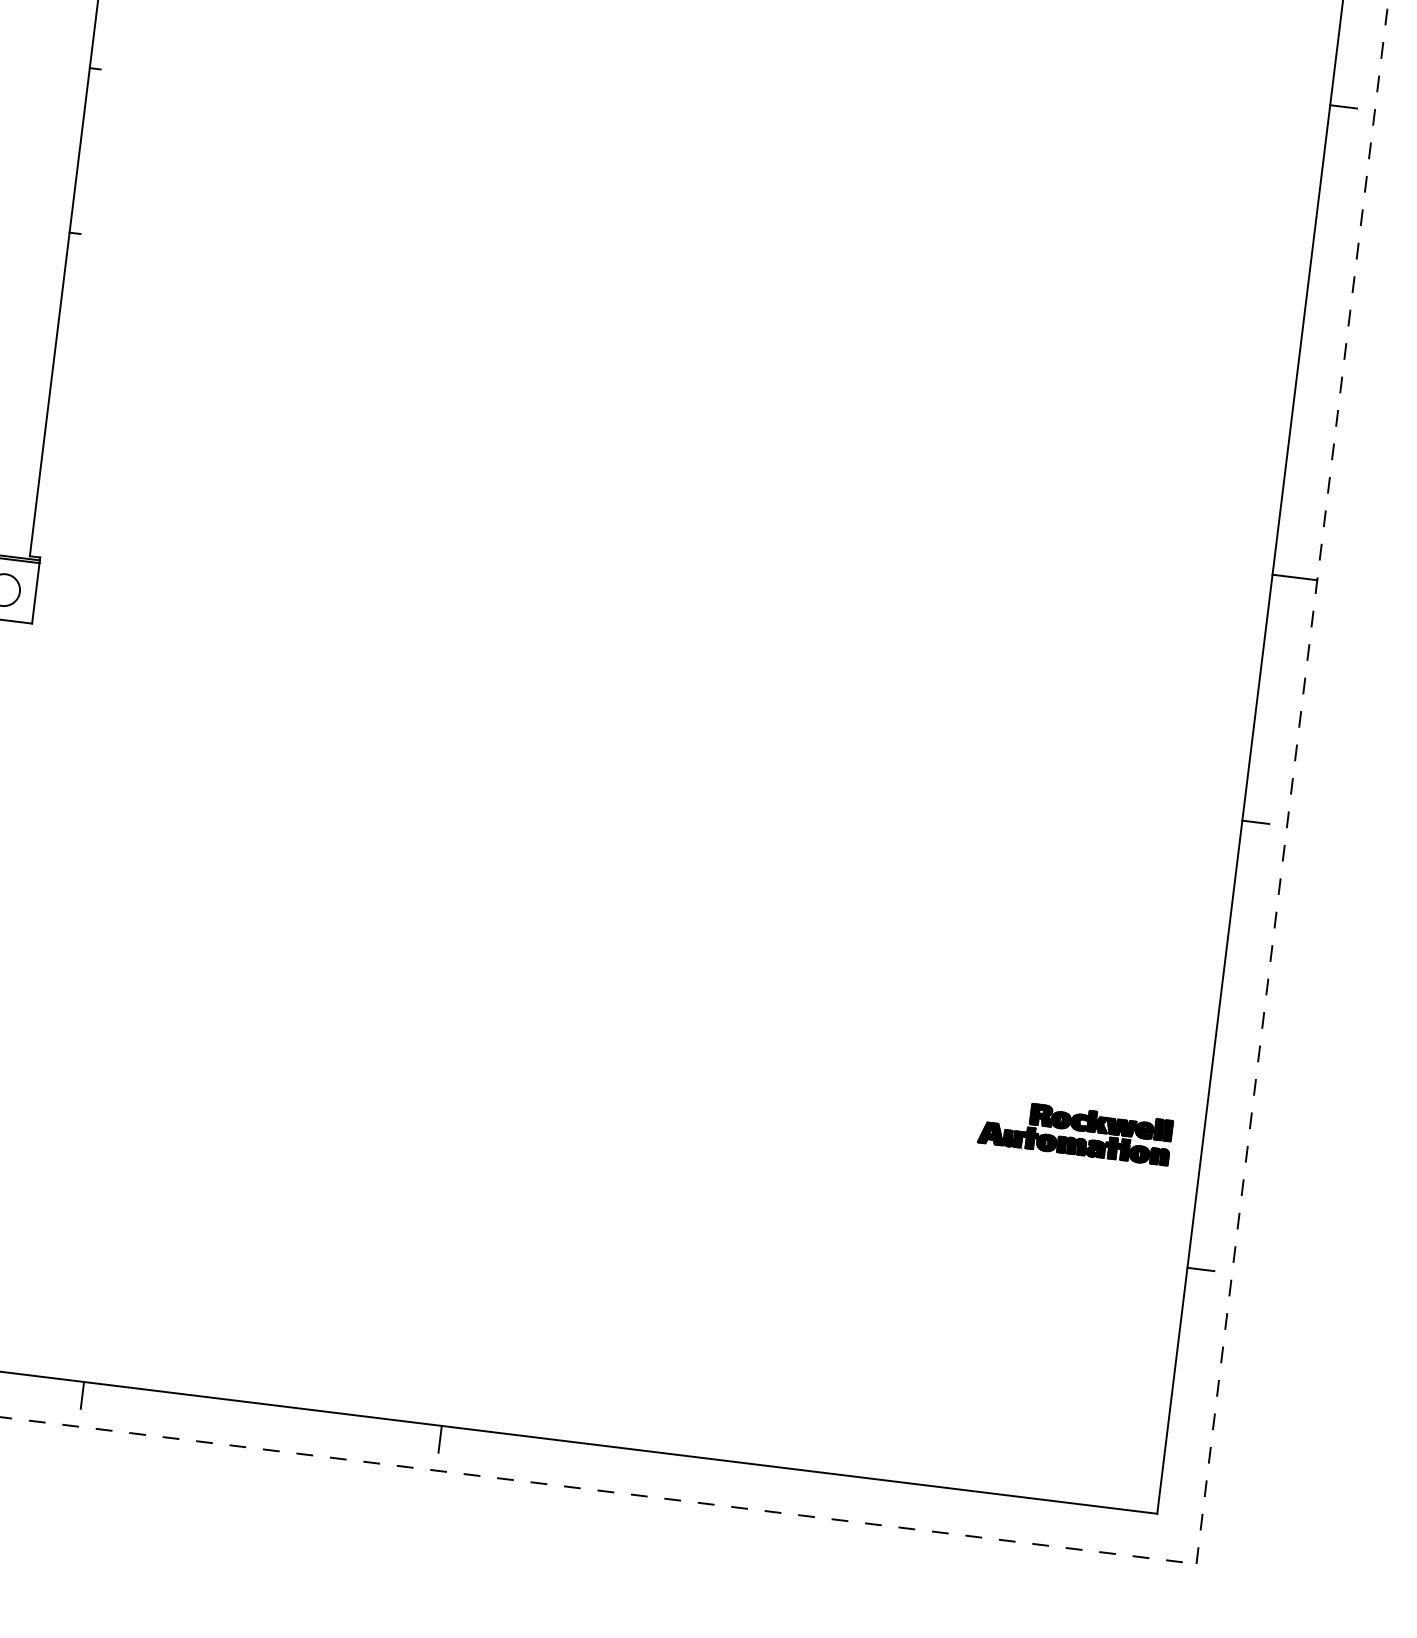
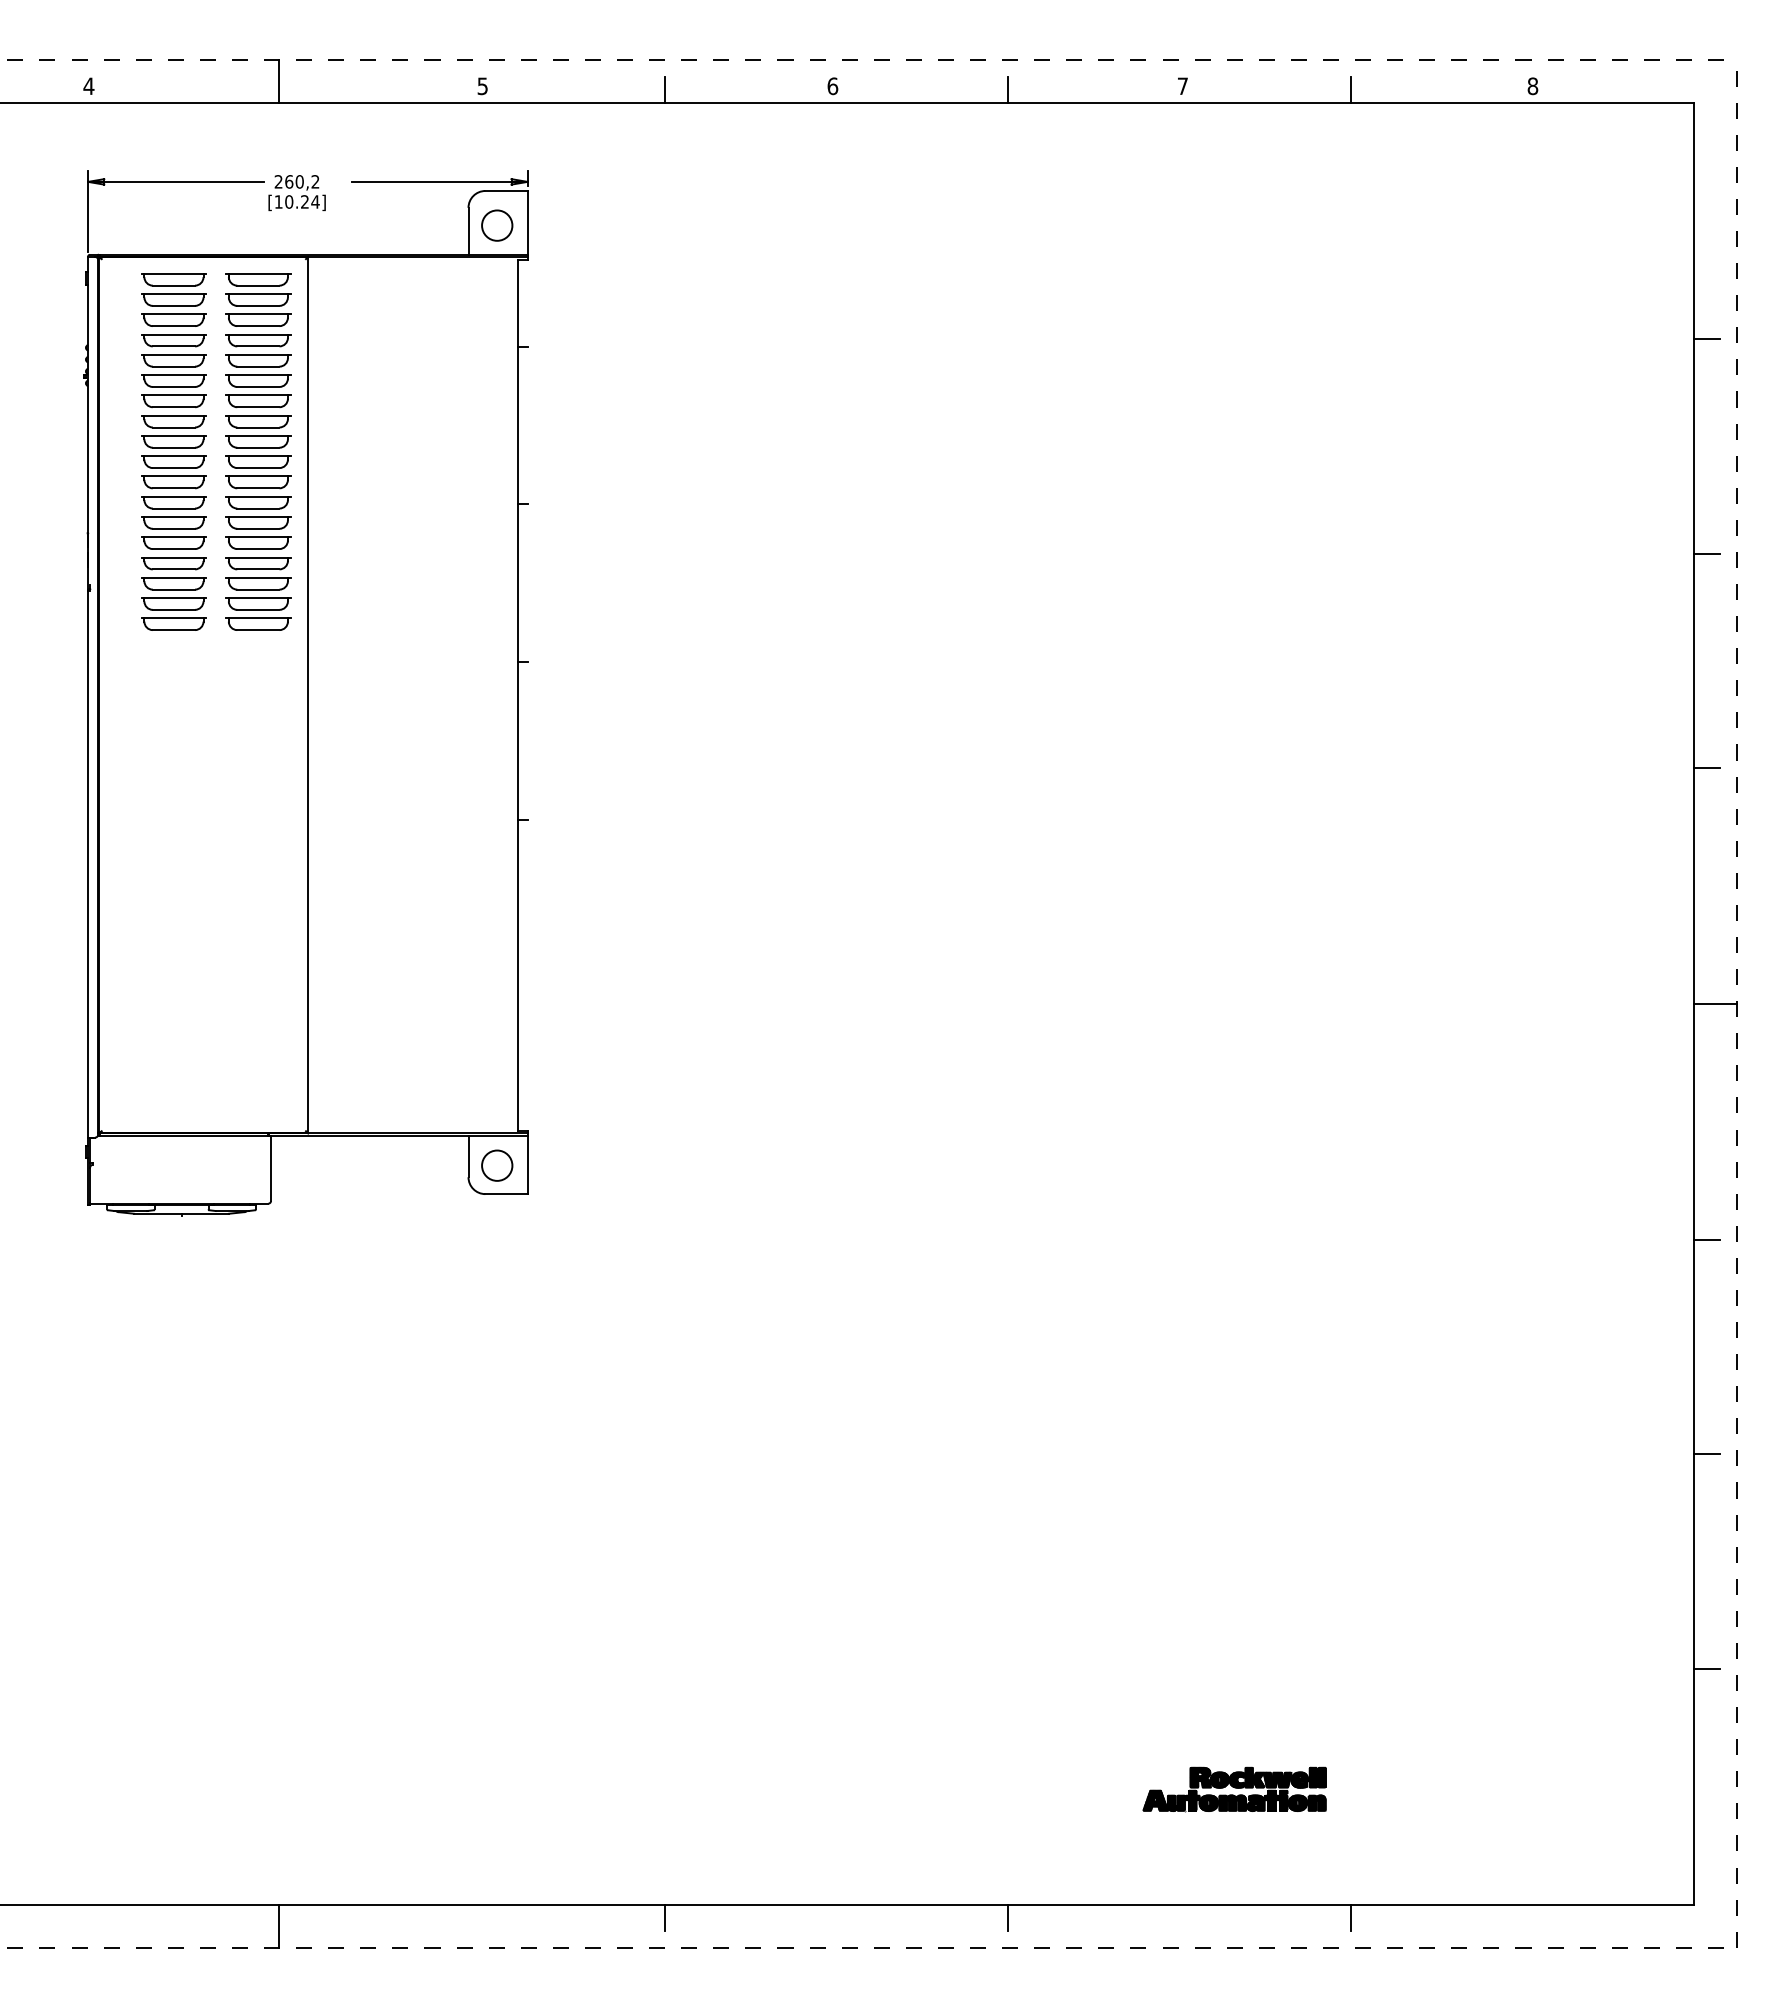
line: (1316, 330) -> (1707, 768), added
line: (1228, 1046) -> (1707, 1454), added
part: (1075, 1131) -> (1234, 1789), moved
line: (798, 1483) -> (1351, 1917), added

